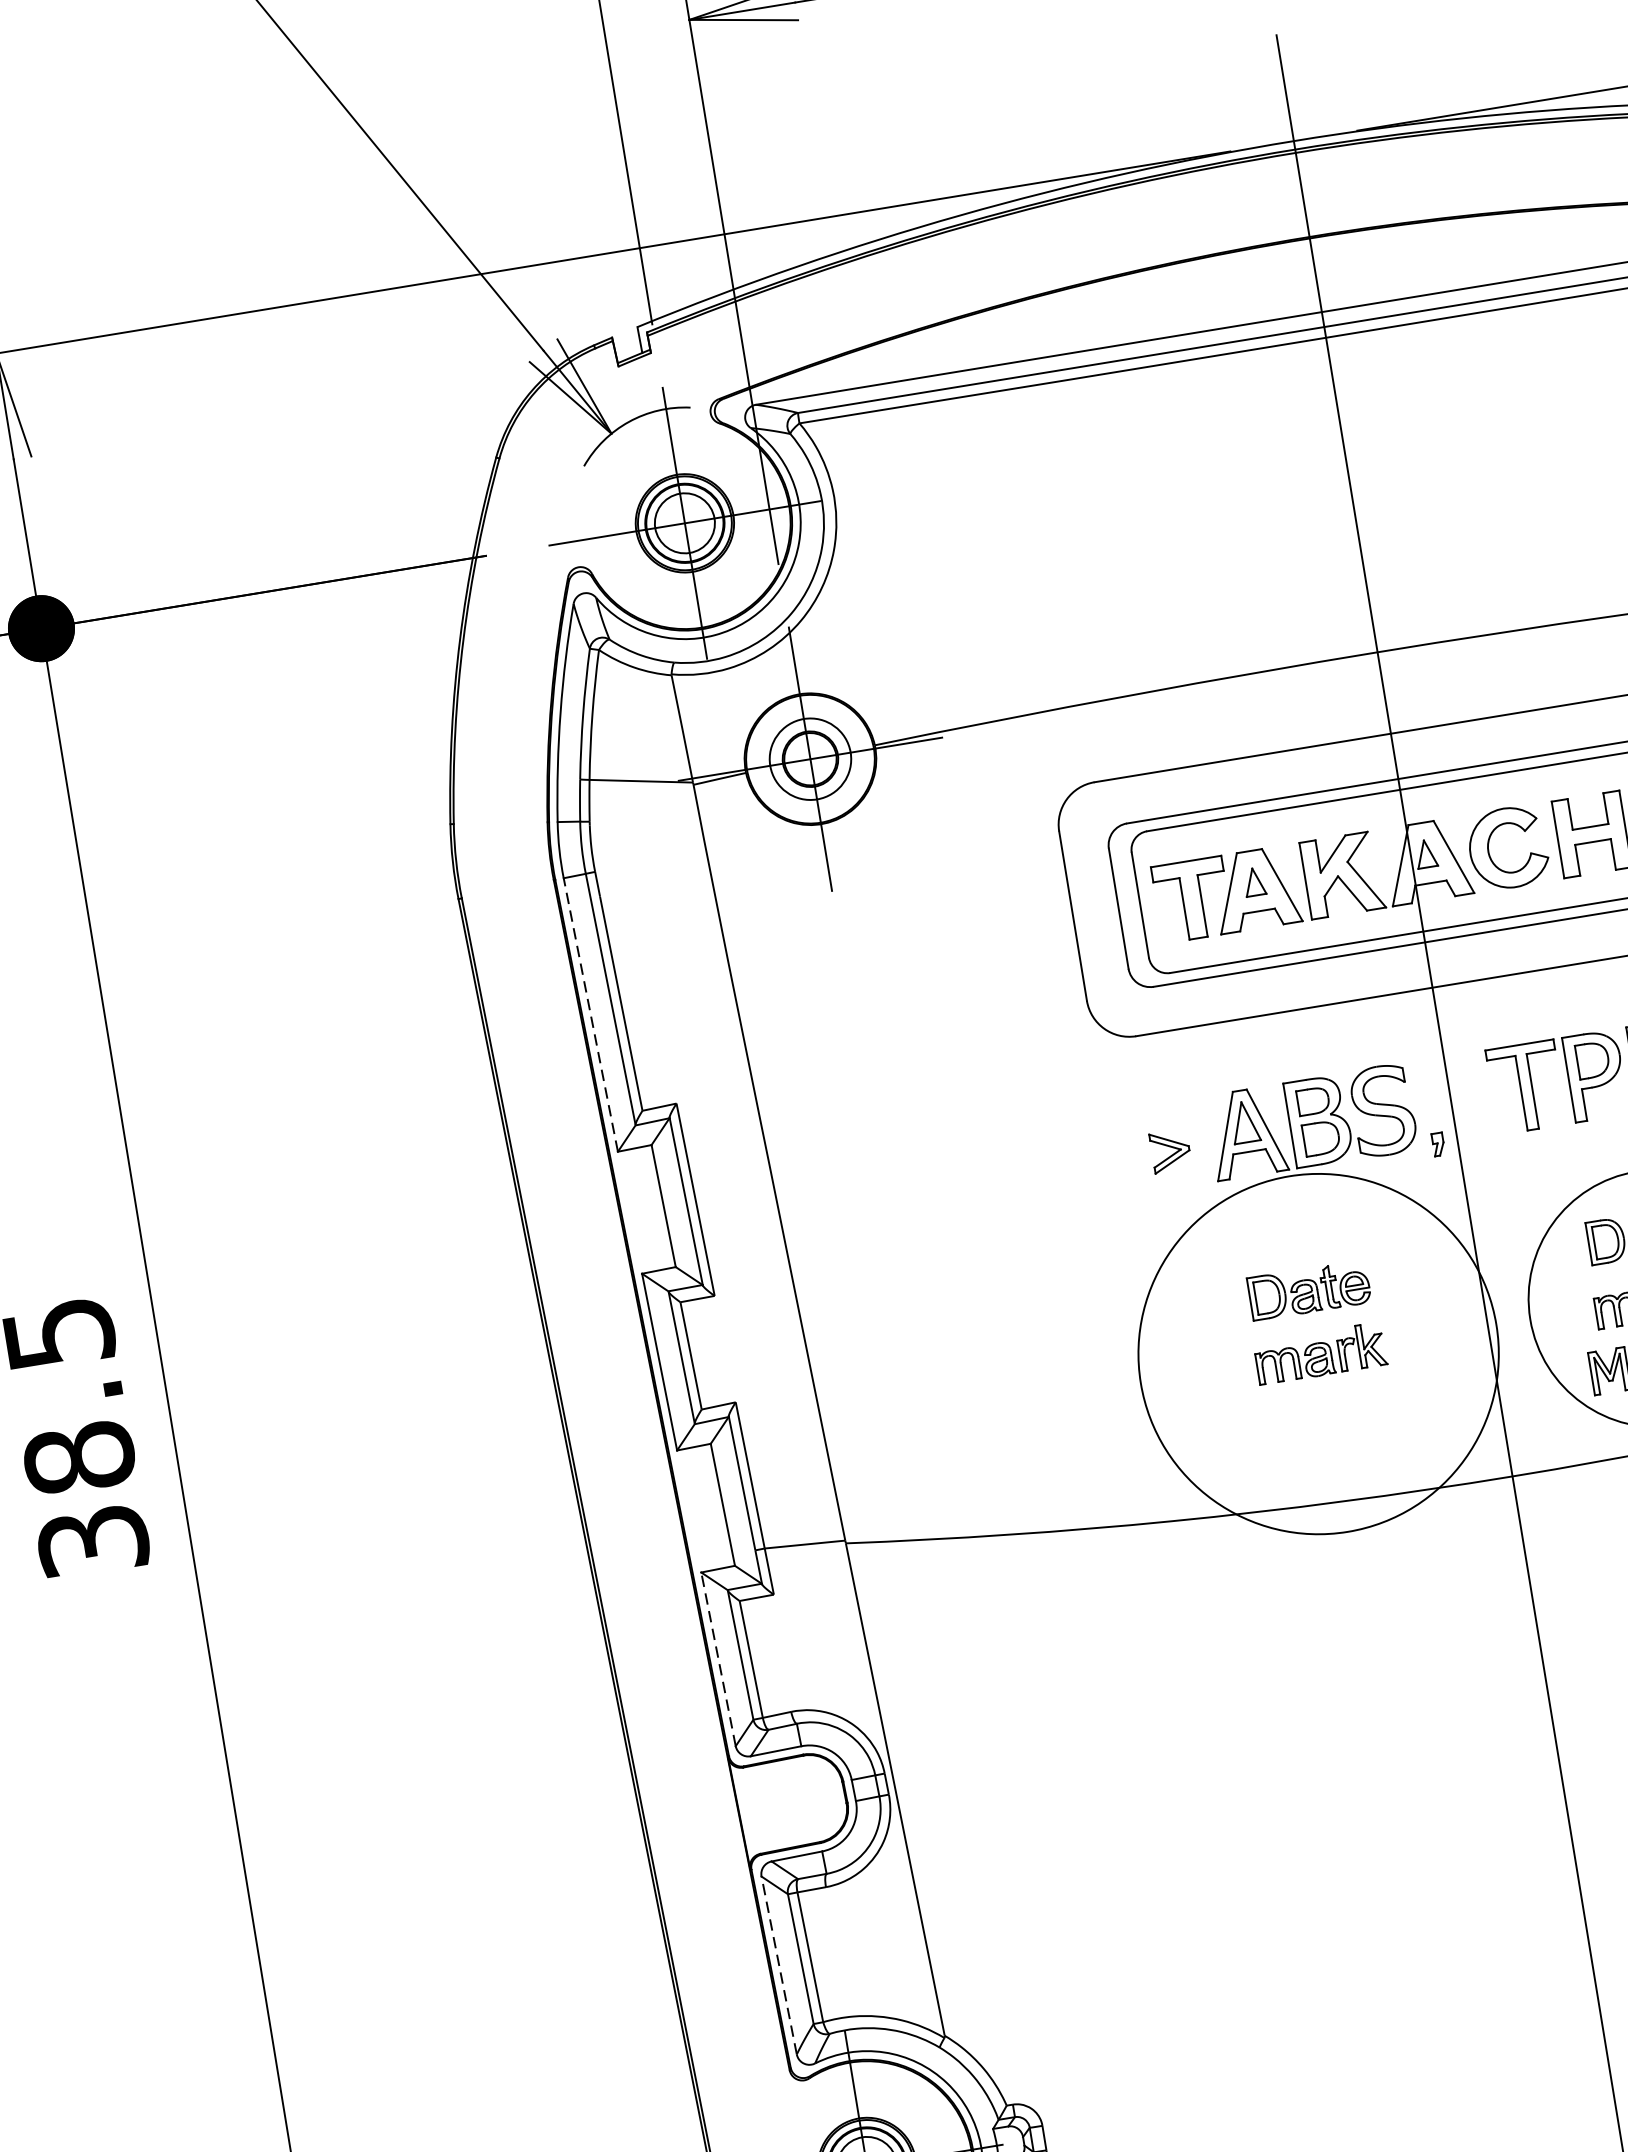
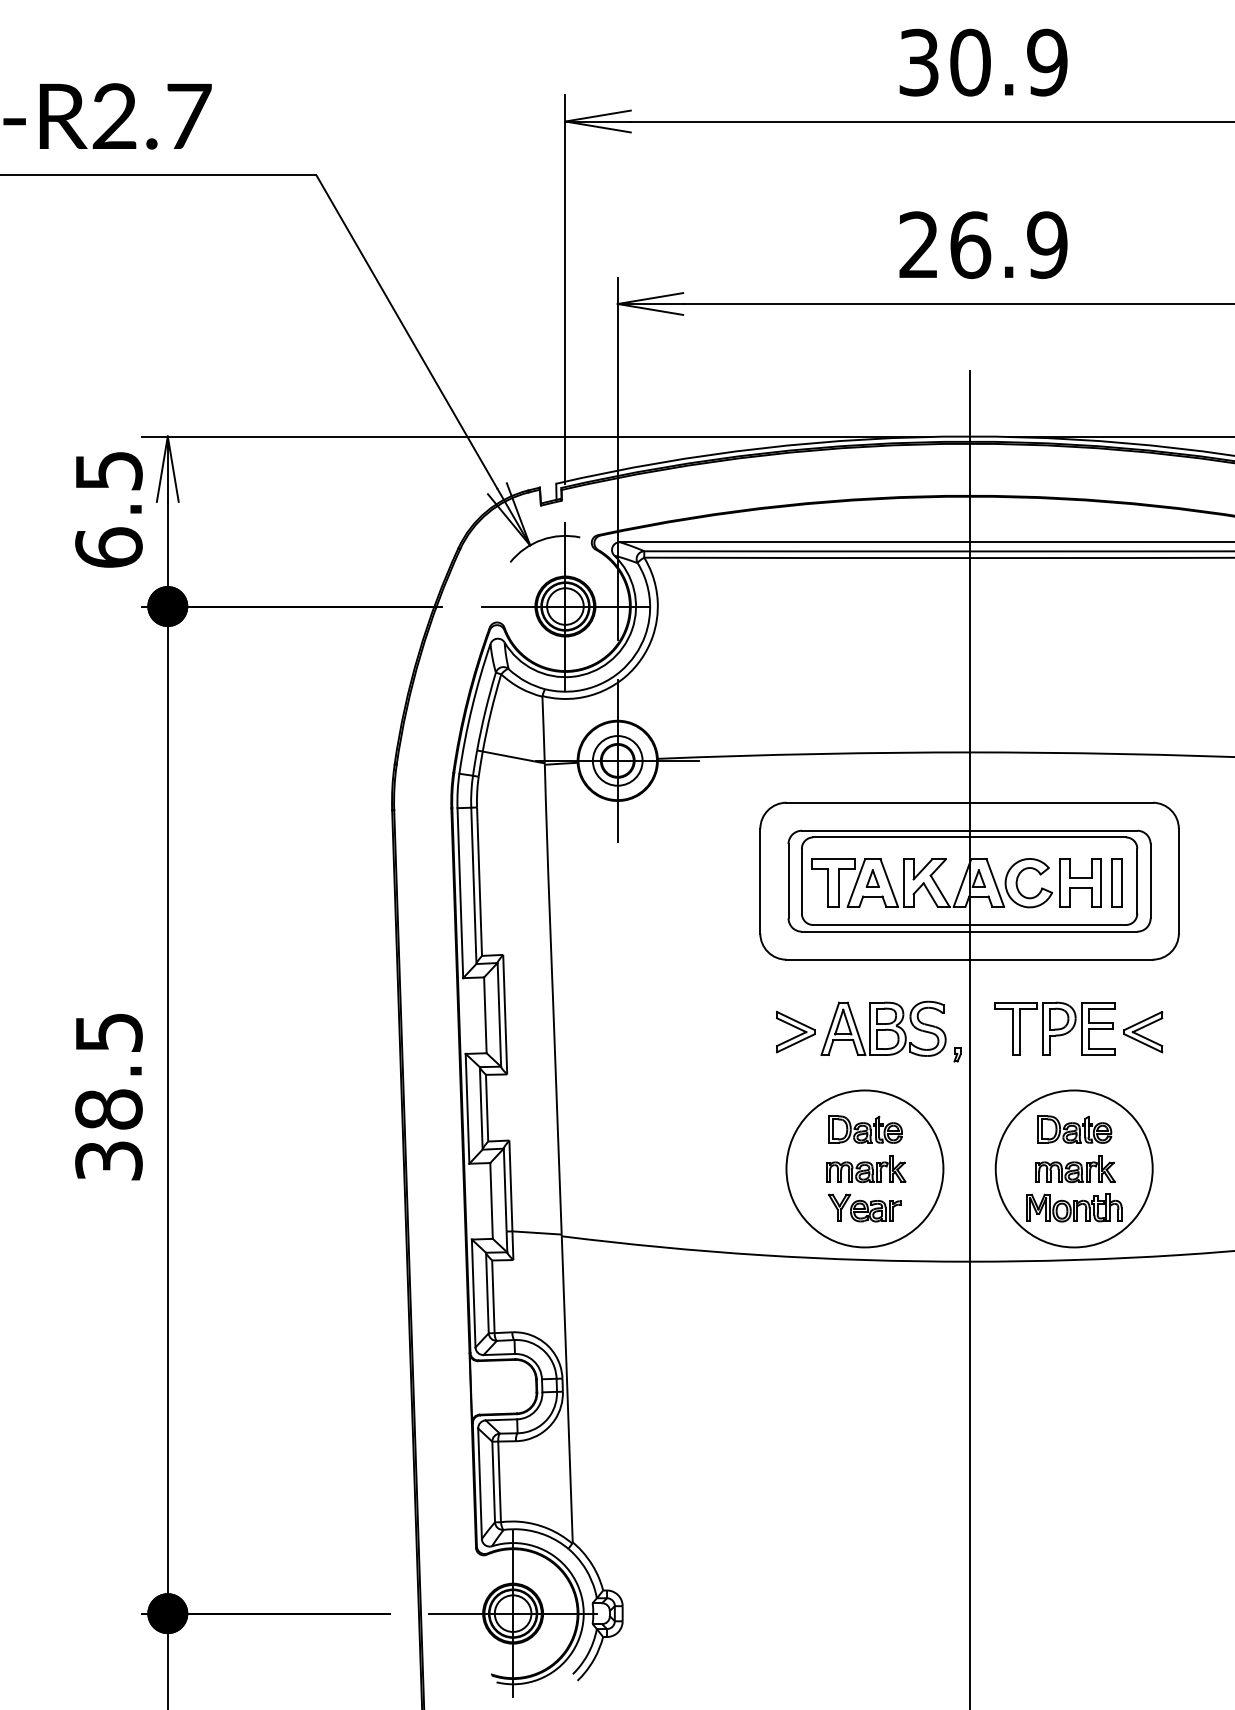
line: (590, 1013) -> (460, 892), dashed -> solid
part: (1170, 1151) -> (795, 1032), size x1.67
circle: (1317, 1353) -> (864, 1168), size x0.71
part: (1328, 1416) -> (864, 1207), added
line: (718, 1659) -> (473, 1293), dashed -> solid
line: (779, 1964) -> (480, 1483), dashed -> solid

